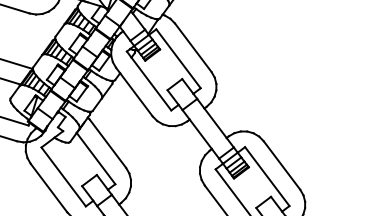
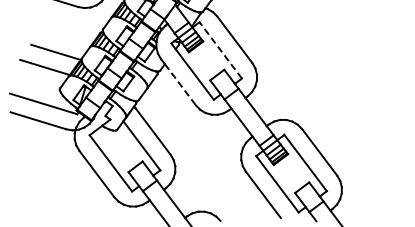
line: (178, 58) -> (220, 50), solid -> dashed
line: (136, 94) -> (180, 84), solid -> dashed

